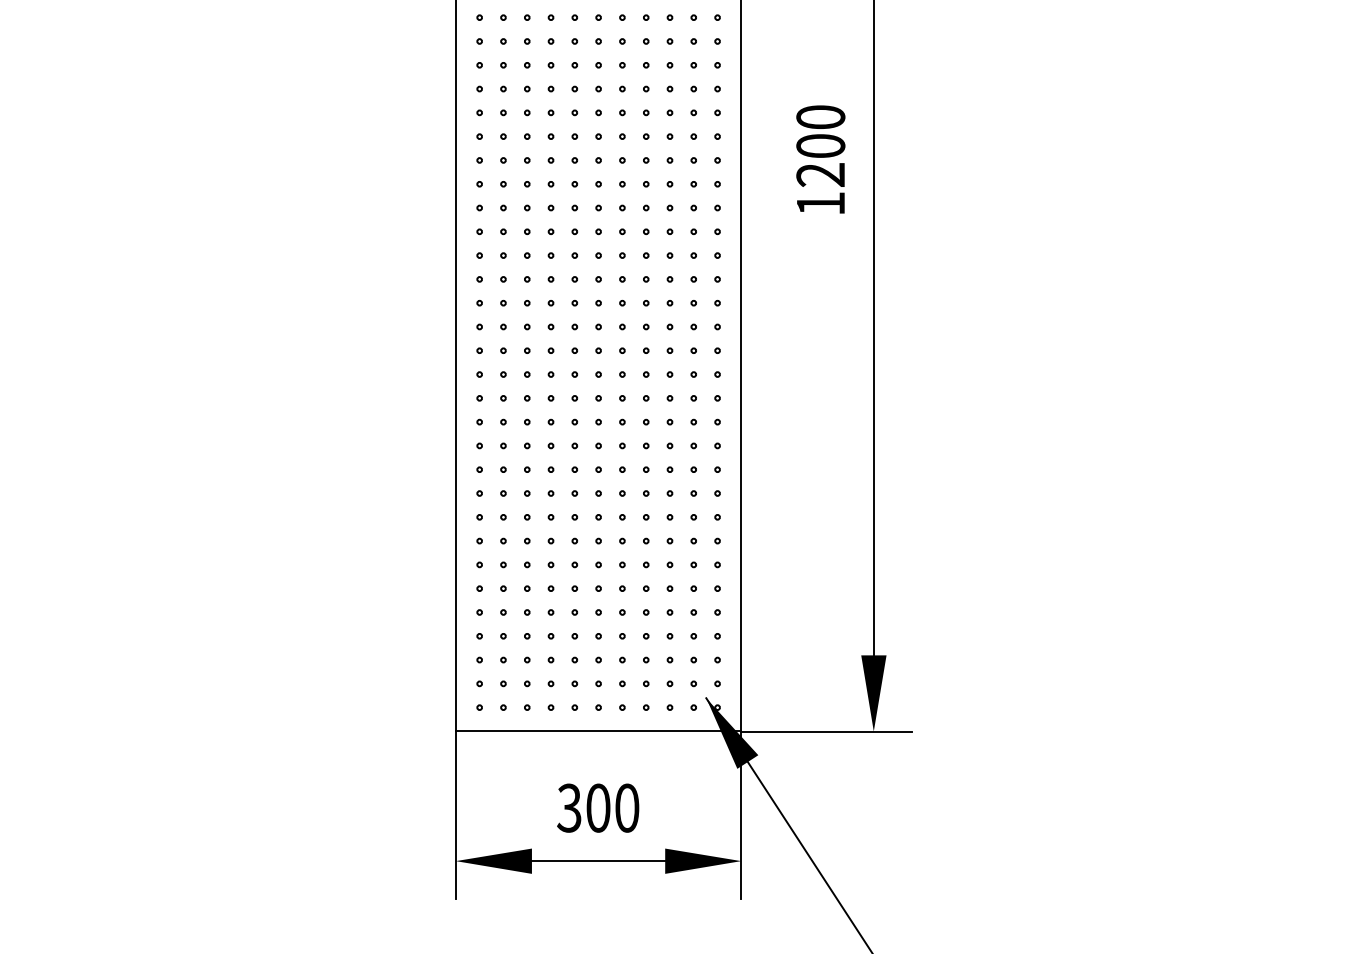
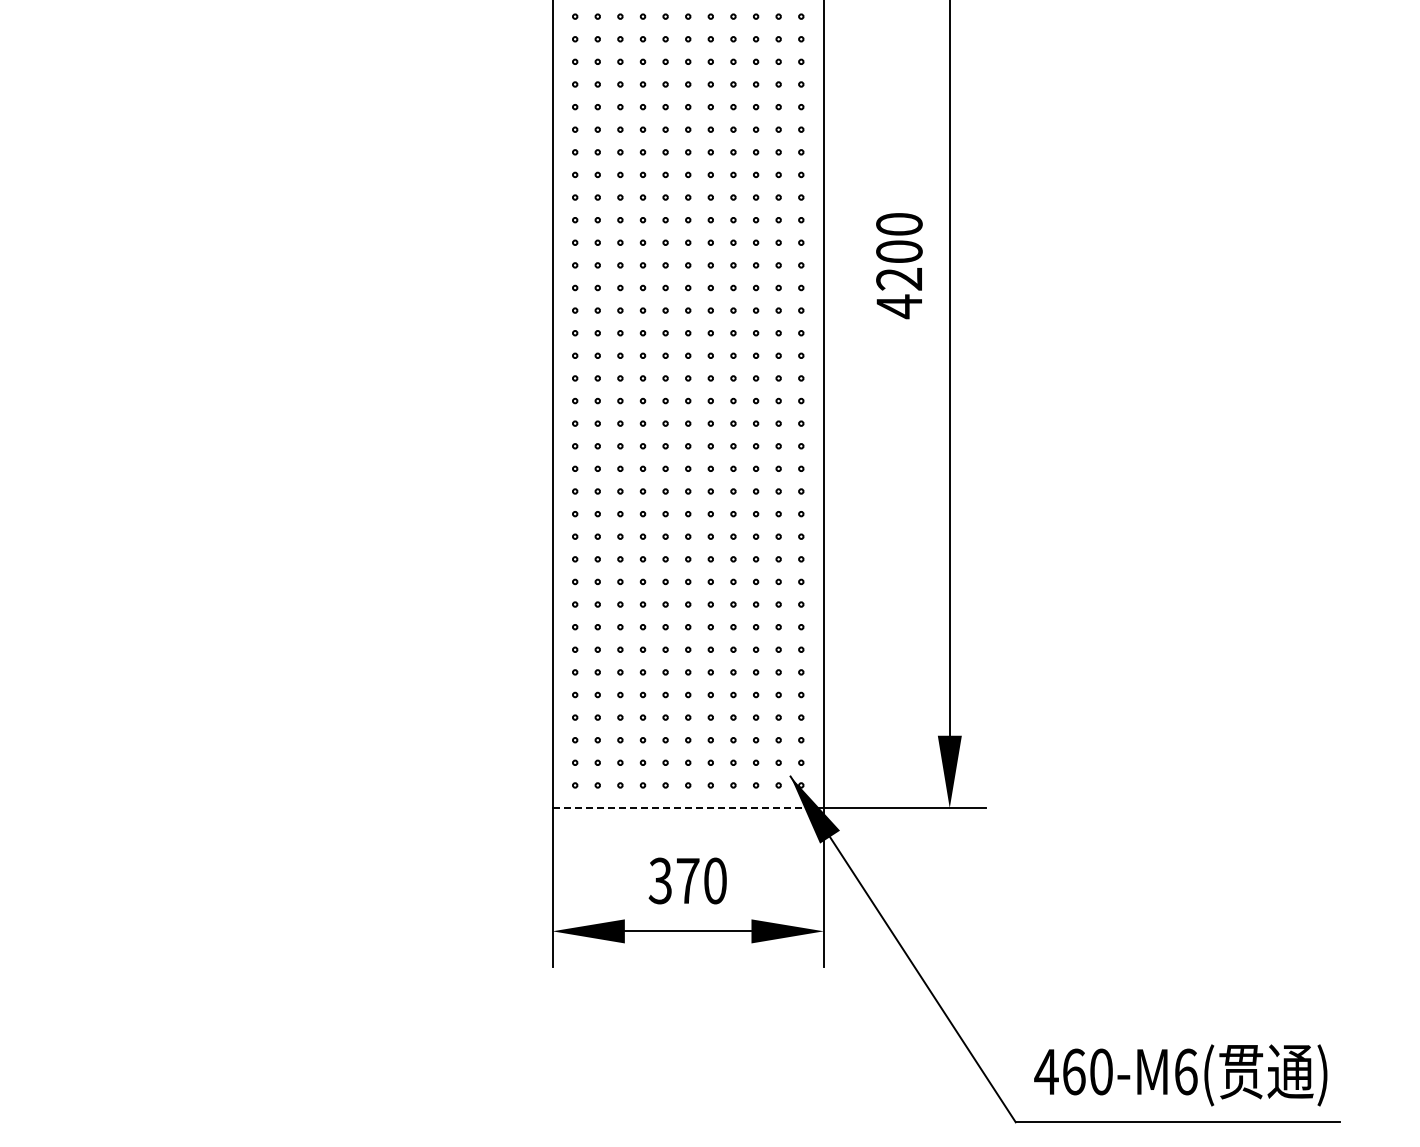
text: (819, 203) -> (898, 306), 1200 -> 4200
line: (598, 731) -> (688, 808), solid -> dashed
text: (598, 807) -> (688, 880), 300 -> 370

